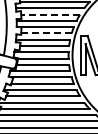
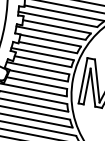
line: (50, 14) -> (56, 26), dashed -> solid
line: (46, 33) -> (48, 47), dashed -> solid

